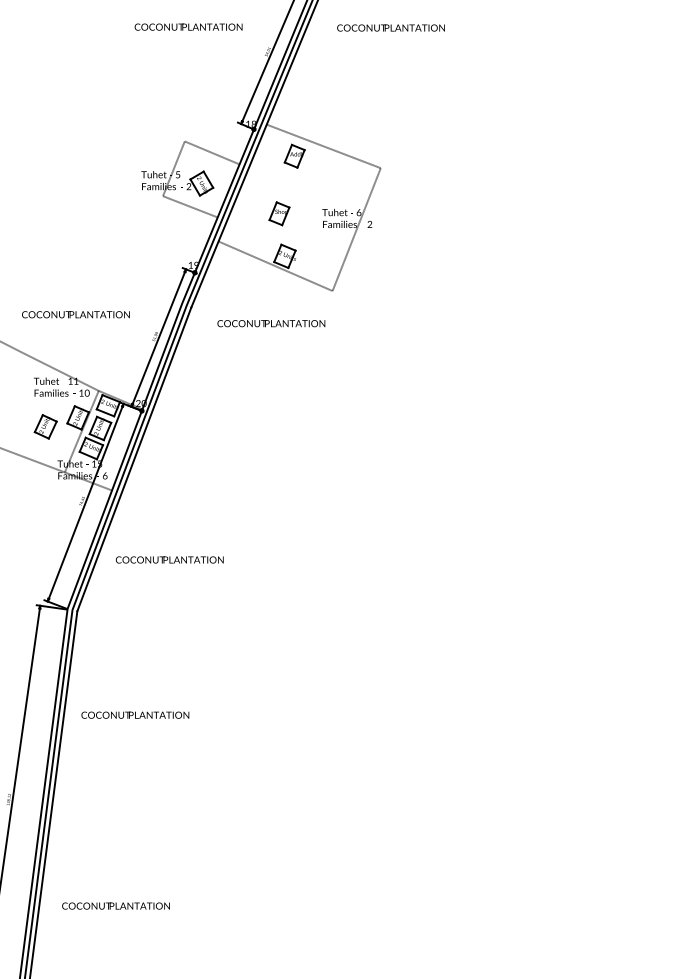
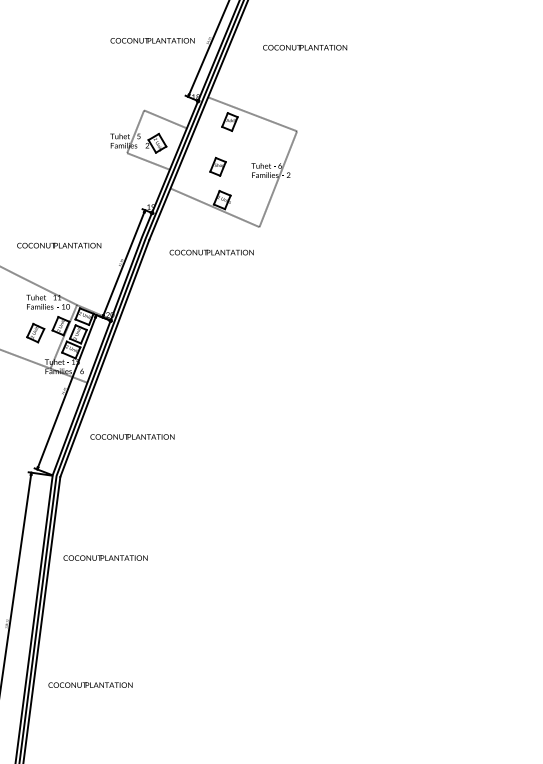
text: (188, 26) -> (152, 40), moved
text: (390, 27) -> (304, 47), moved
text: (115, 905) -> (90, 684), moved

